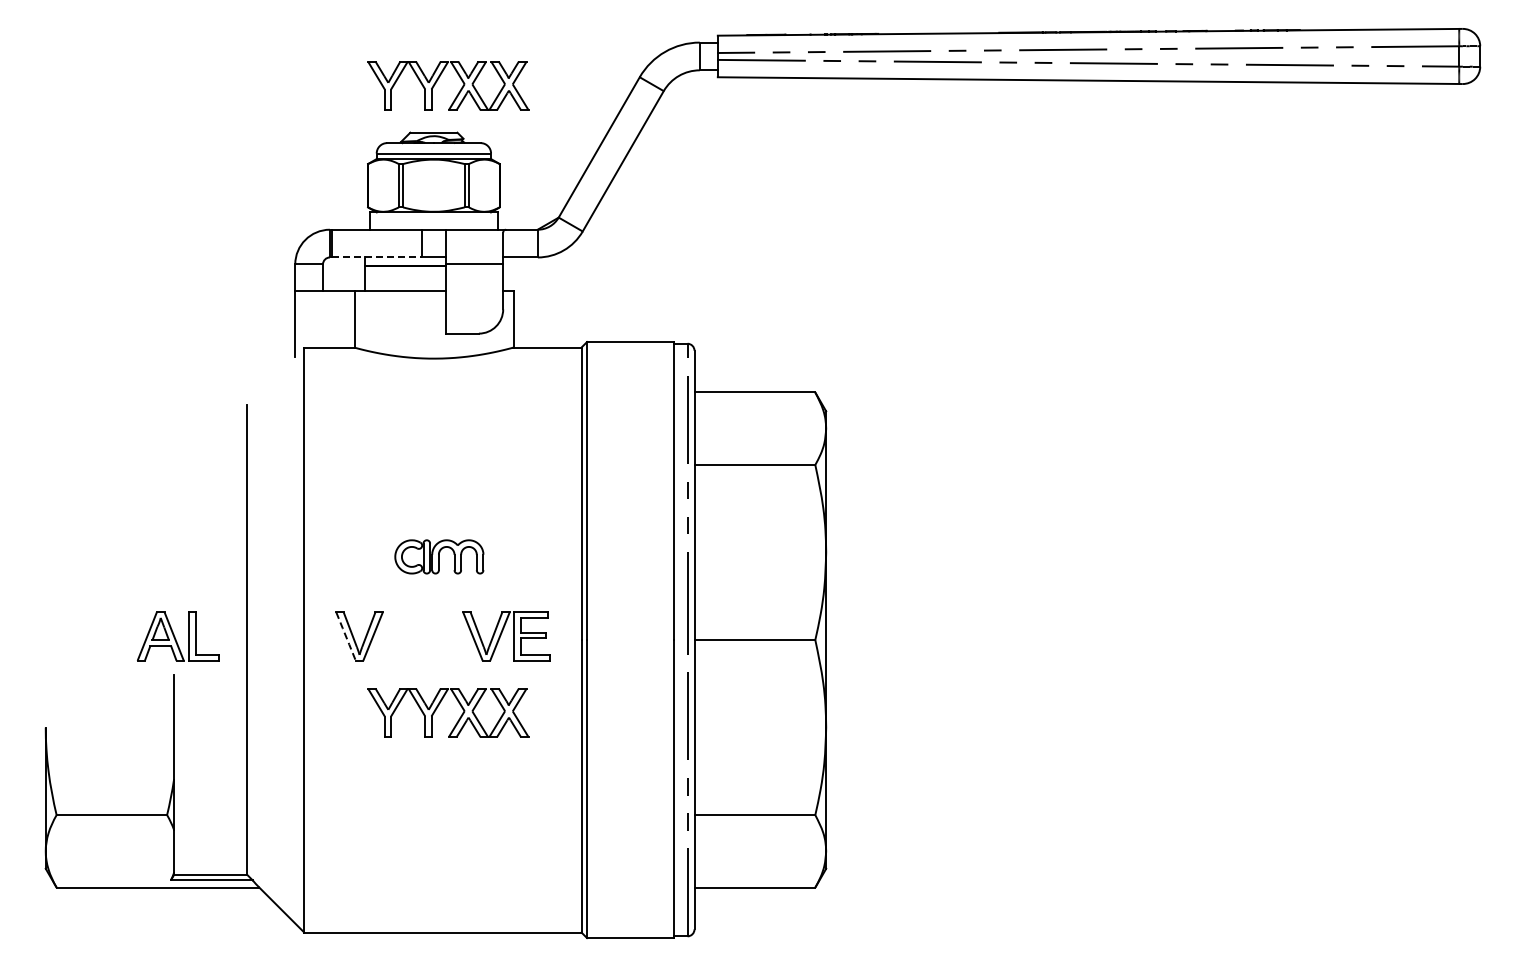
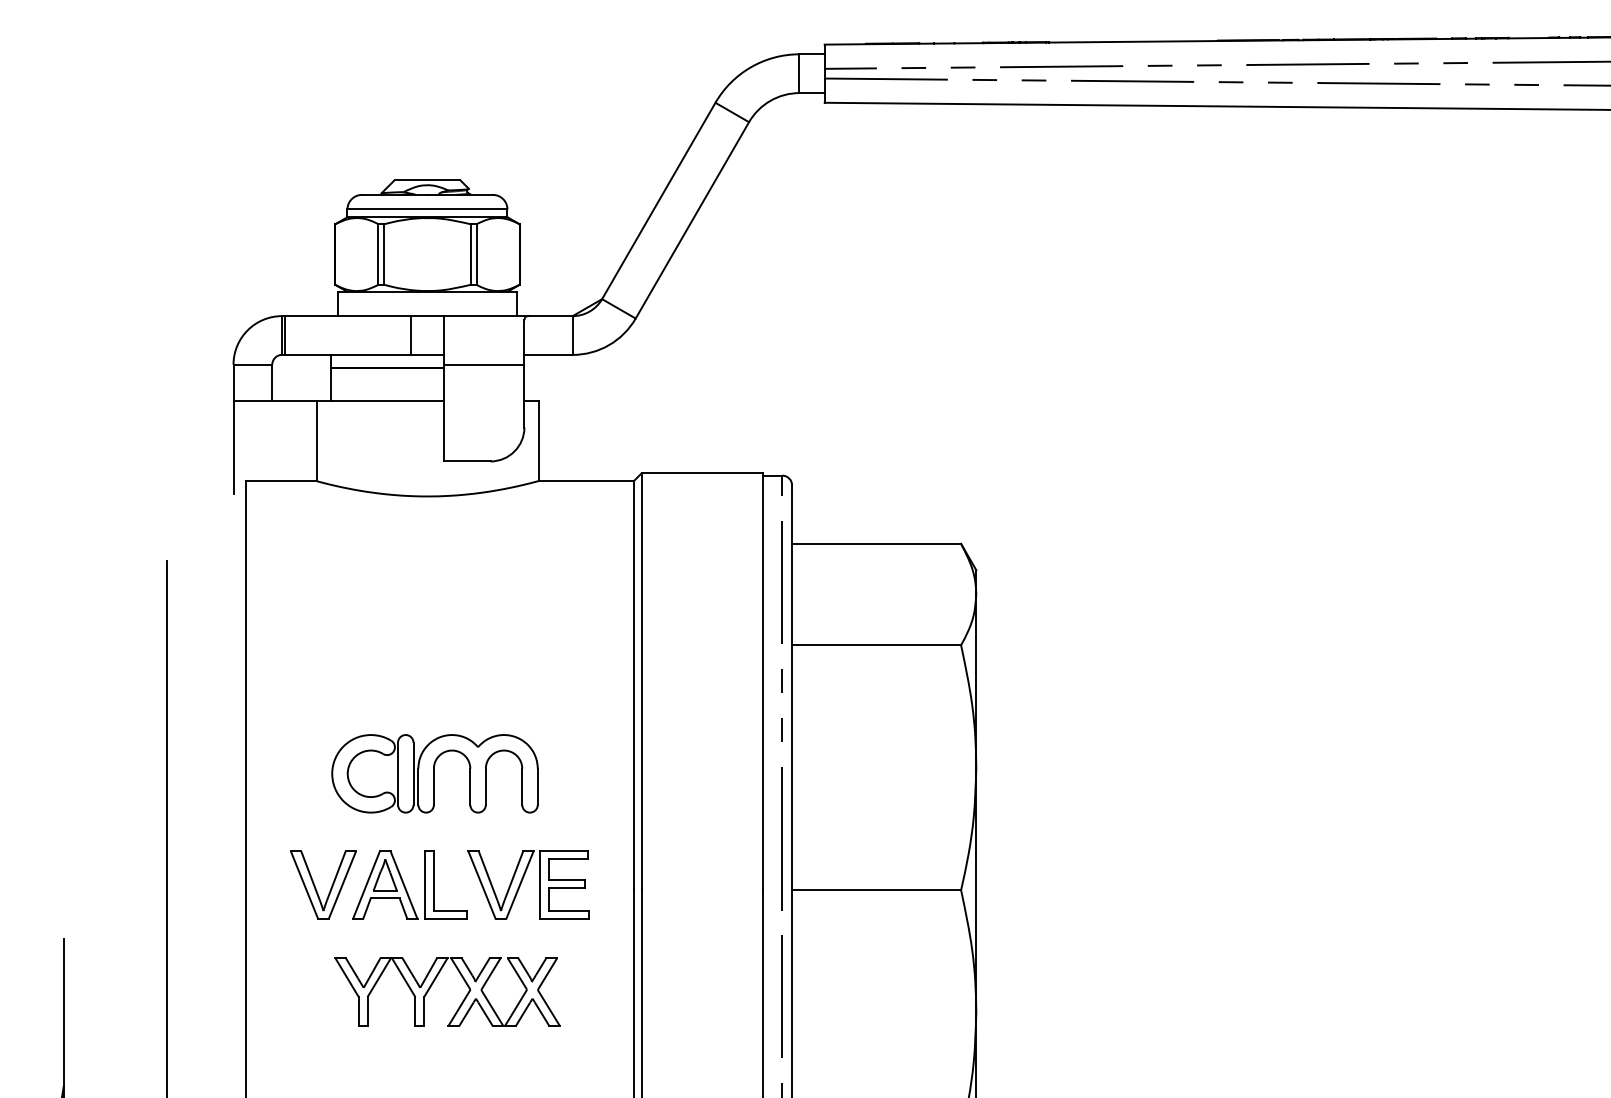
part: (439, 78) -> (435, 104), removed
line: (377, 257) -> (348, 354), dashed -> solid
part: (439, 556) -> (435, 773), size x1.67
part: (178, 636) -> (410, 885), moved
line: (346, 636) -> (305, 885), dashed -> solid

